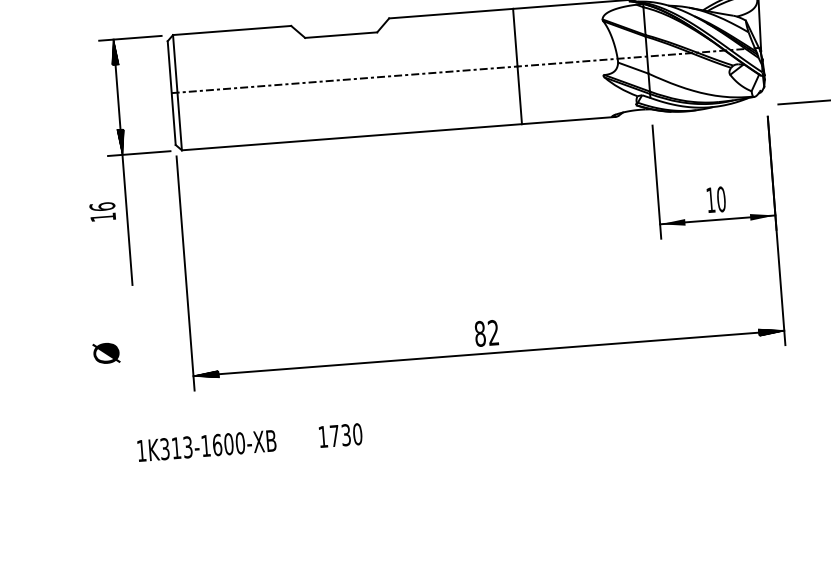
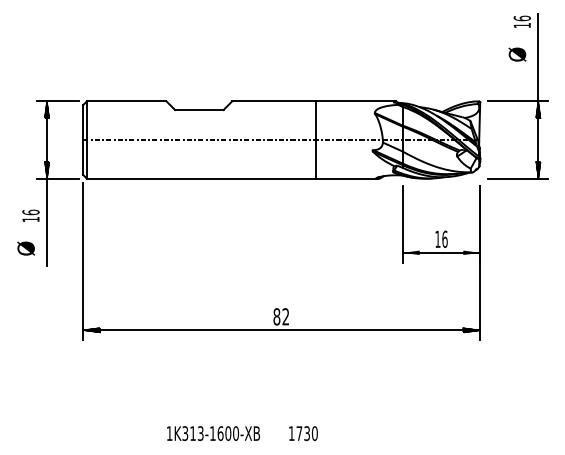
text: (720, 198) -> (444, 238), 10 -> 16
text: (106, 353) -> (26, 248), moved
text: (250, 442) -> (242, 433), moved

